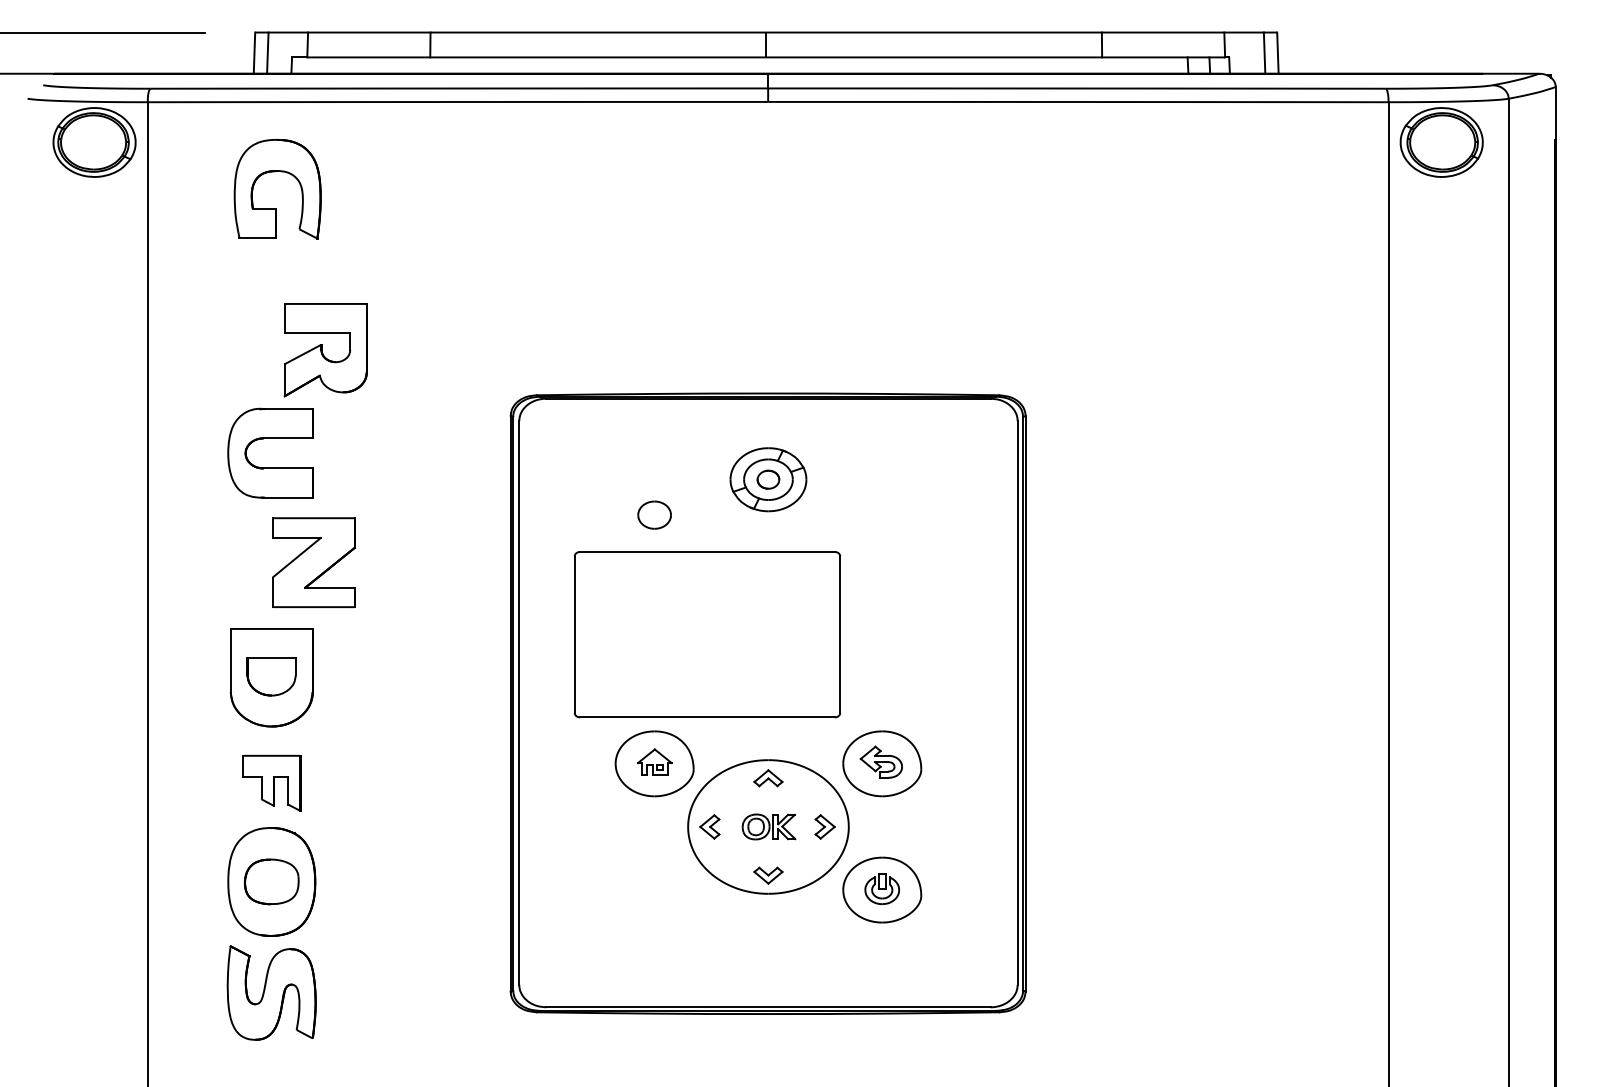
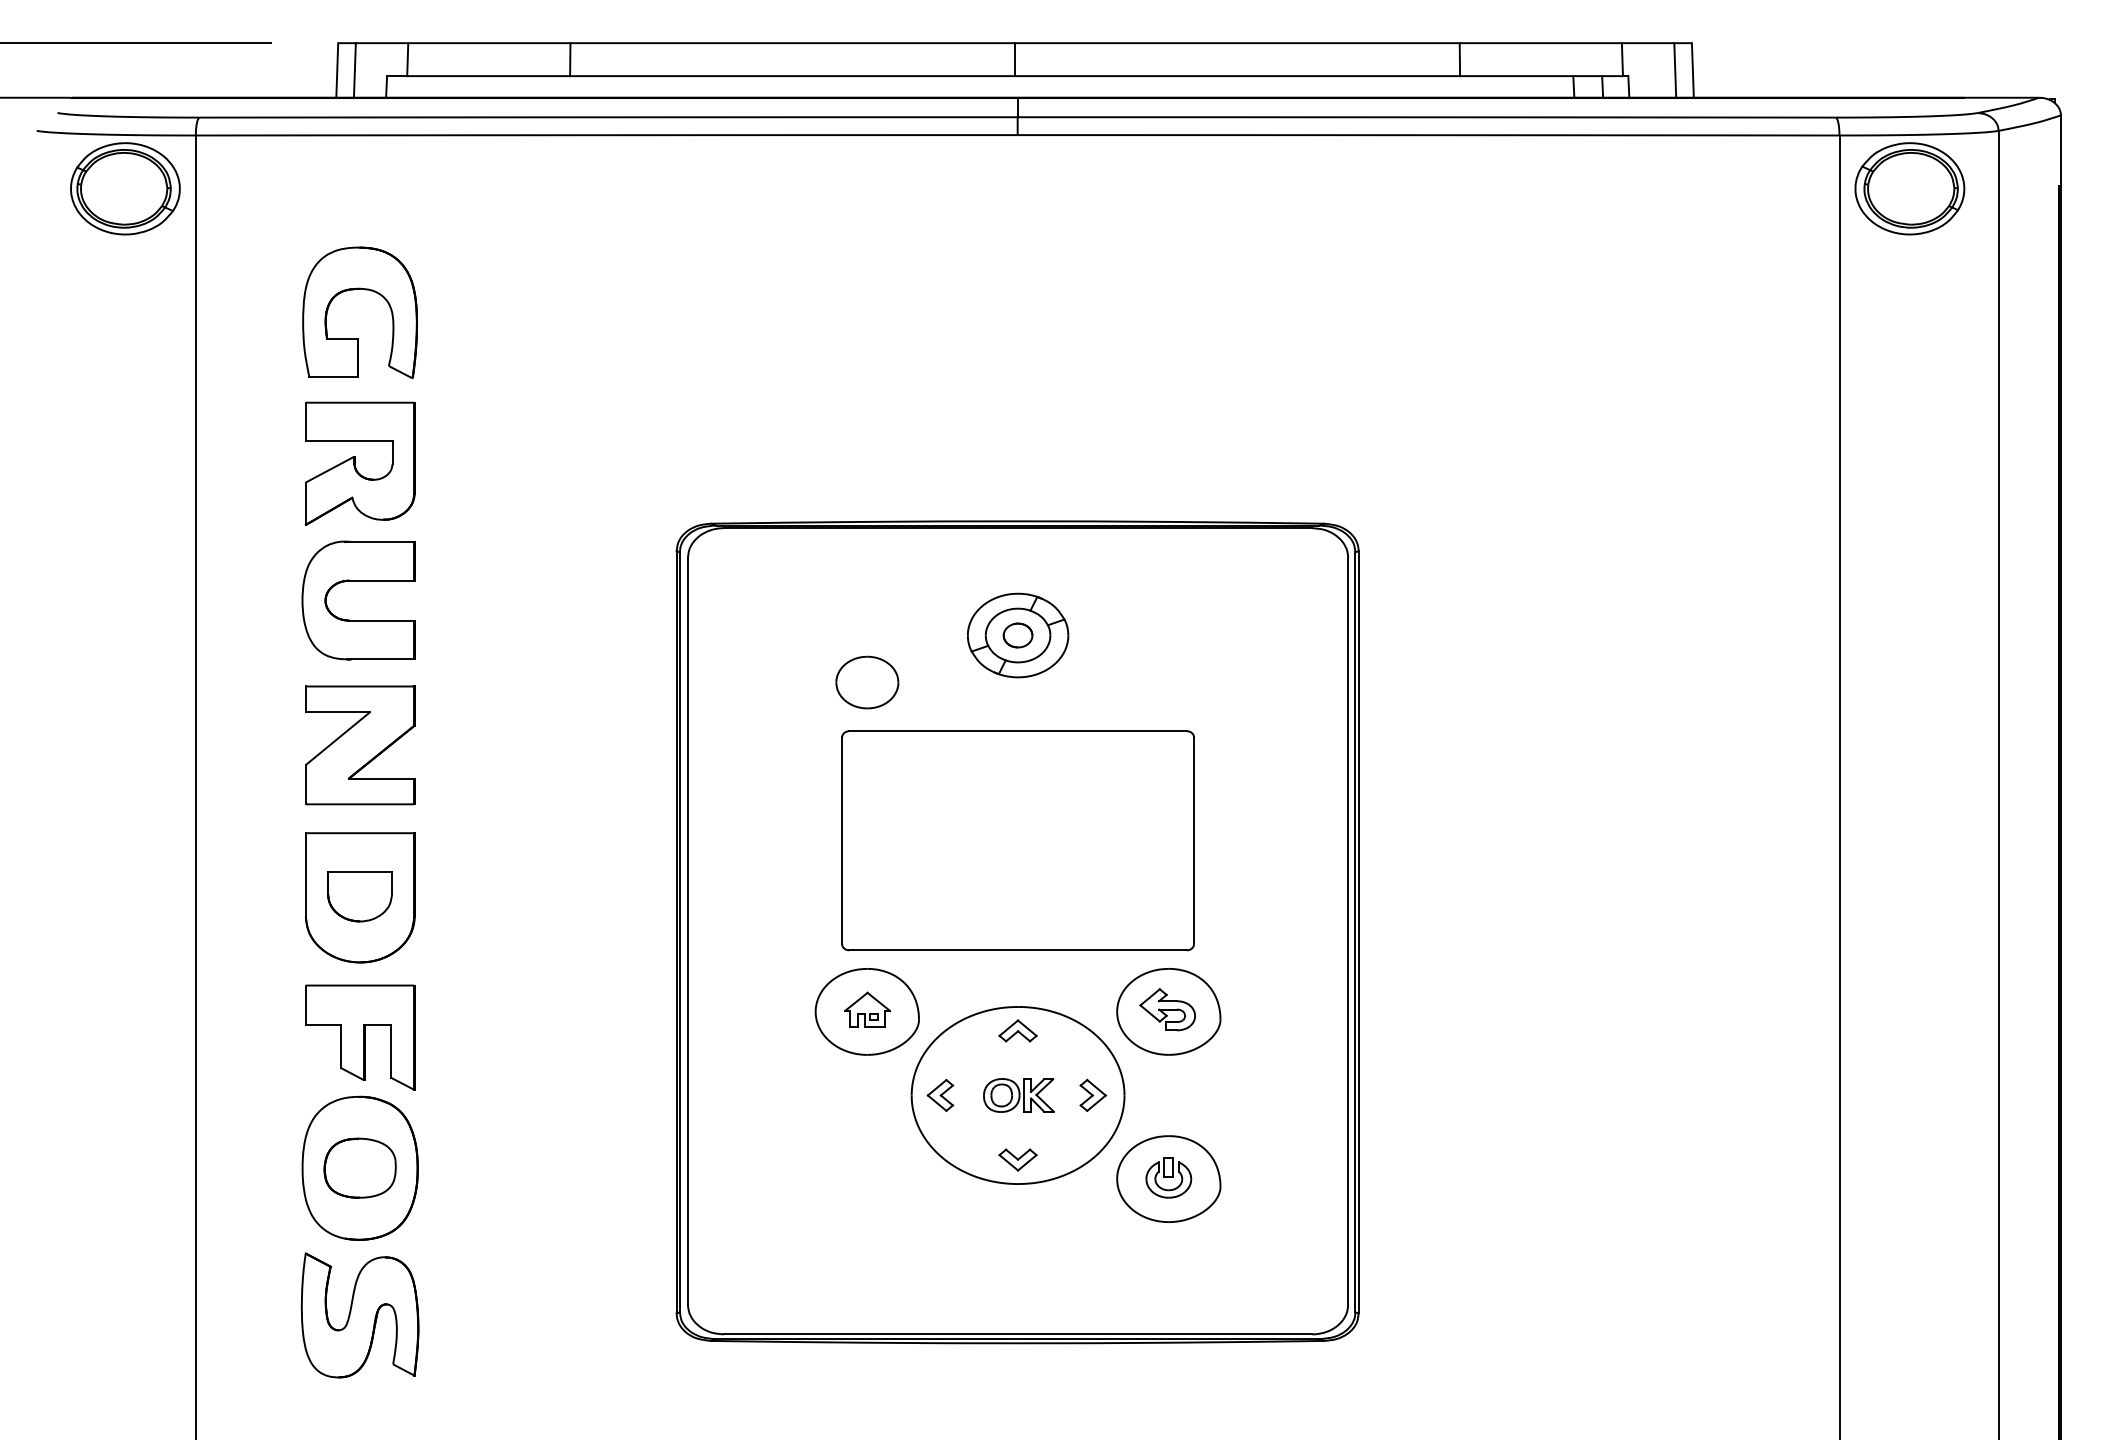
part: (276, 172) -> (358, 290), moved
part: (325, 350) -> (359, 464), moved
part: (654, 514) -> (867, 681), size x1.43
part: (313, 562) -> (359, 745), moved
part: (707, 634) -> (1018, 840), moved
part: (271, 783) -> (359, 1037), size x1.43

